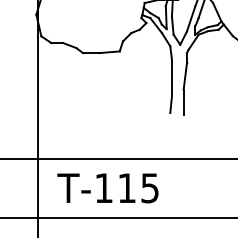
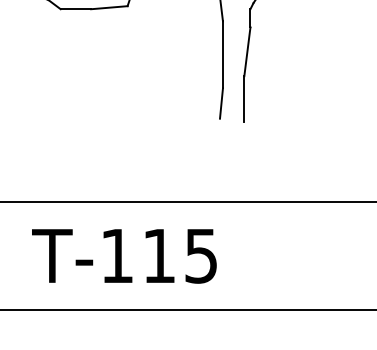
text: (107, 188) -> (123, 256), moved

